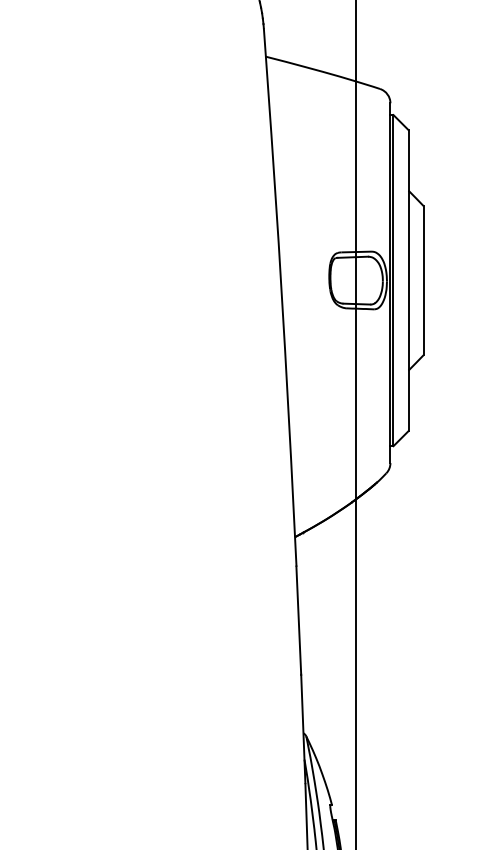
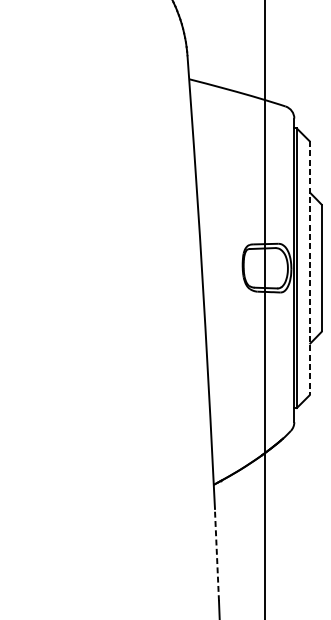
line: (408, 280) -> (309, 268), solid -> dashed
line: (298, 620) -> (216, 555), solid -> dashed

